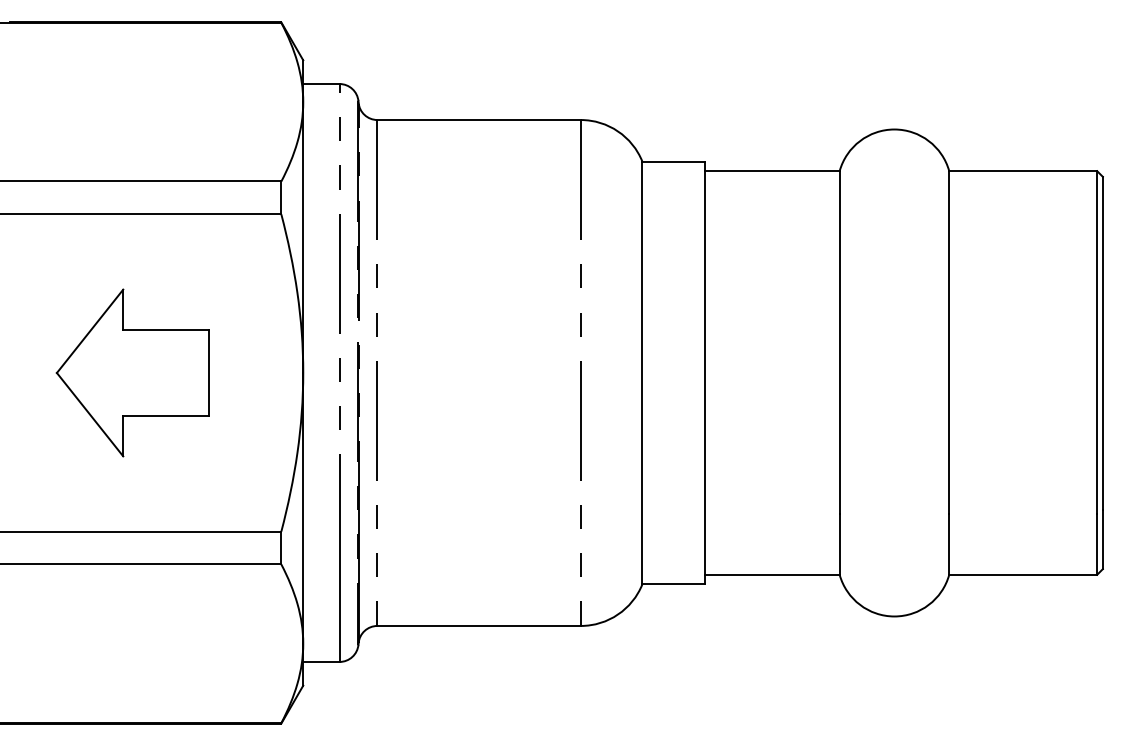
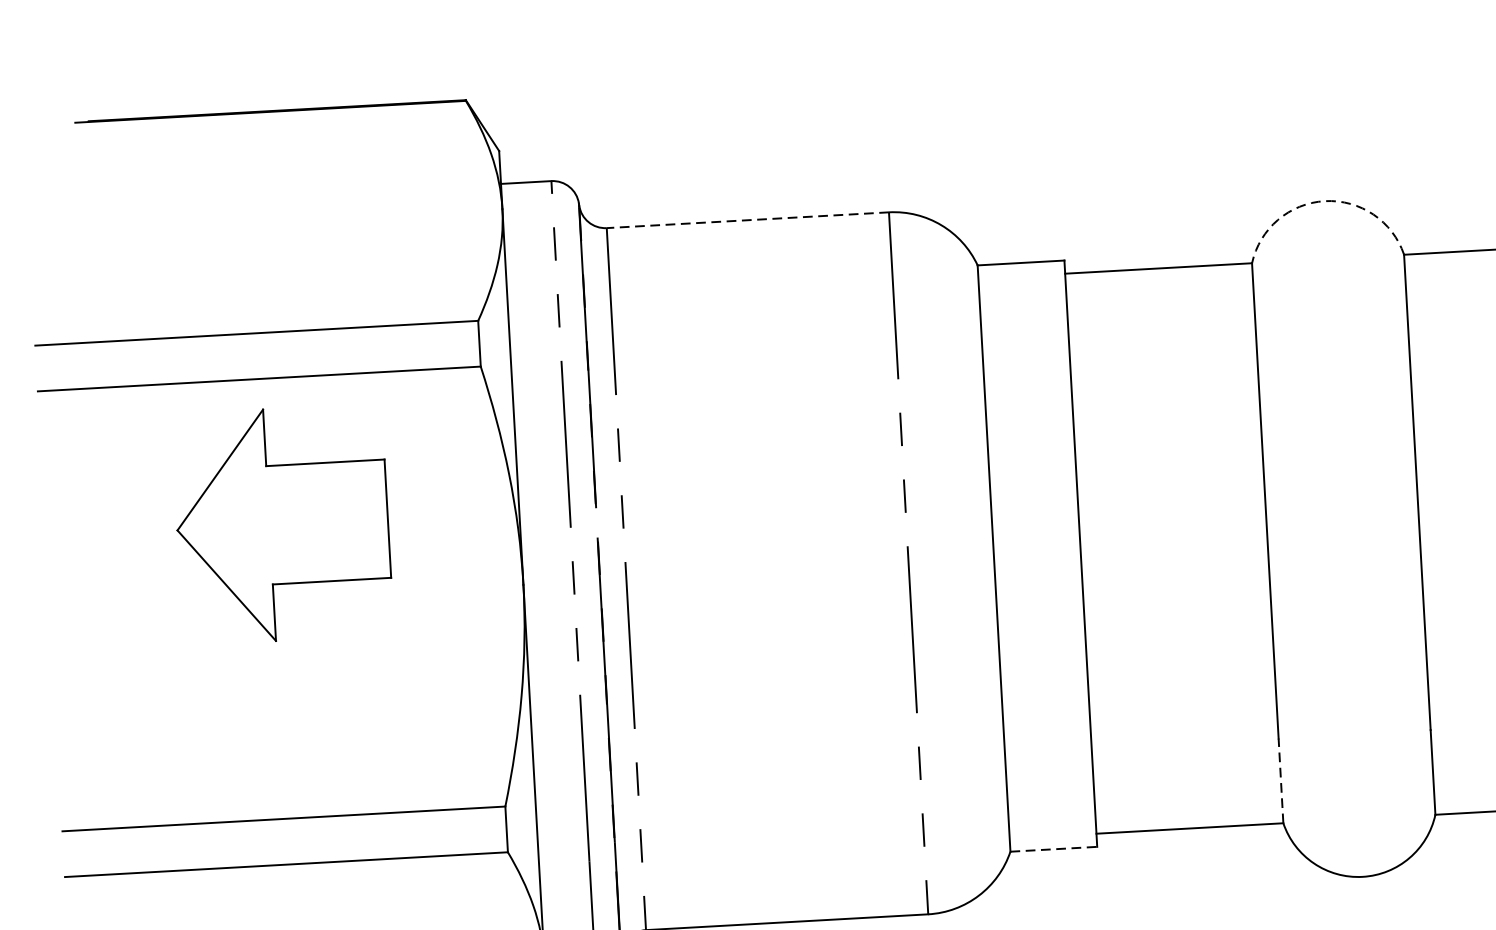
line: (479, 120) -> (748, 220), solid -> dashed
arc: (894, 129) -> (1324, 201), solid -> dashed
part: (132, 372) -> (282, 523), moved
line: (839, 544) -> (1280, 781), solid -> dashed
line: (674, 584) -> (1054, 849), solid -> dashed

